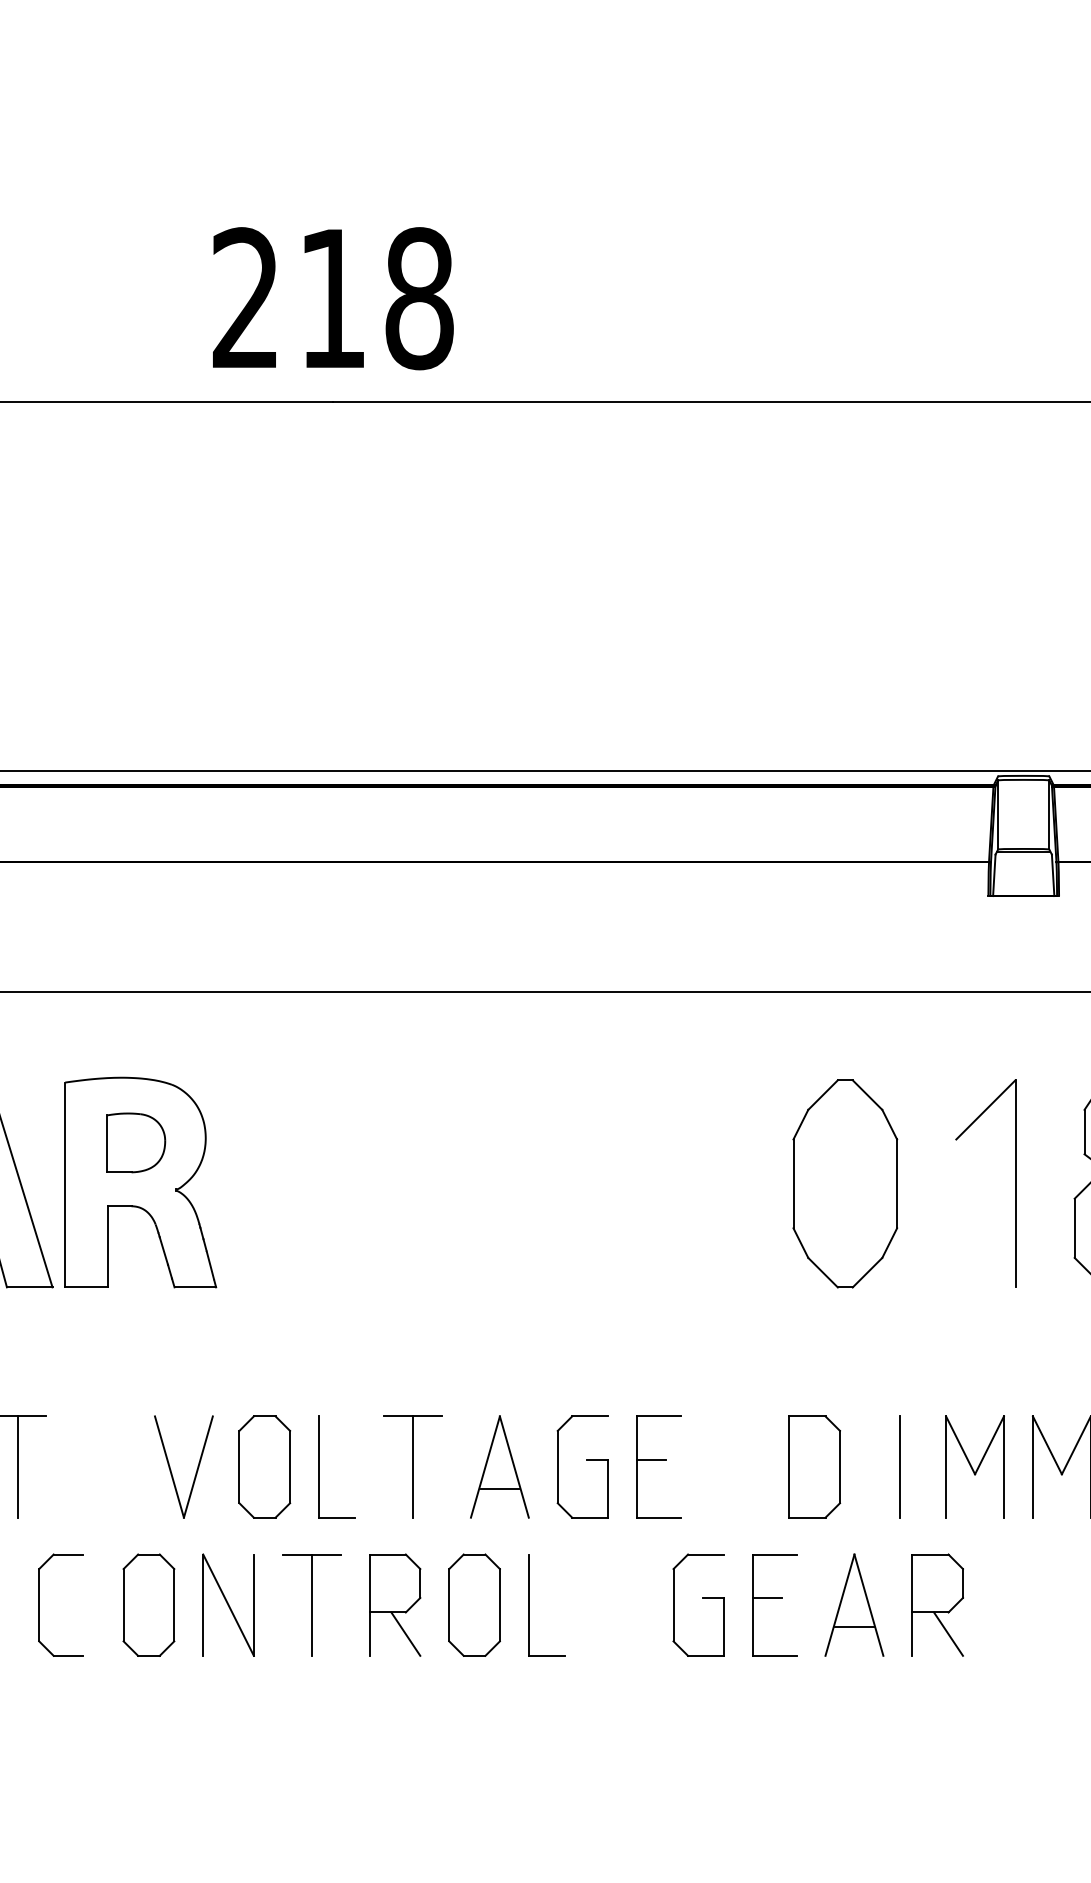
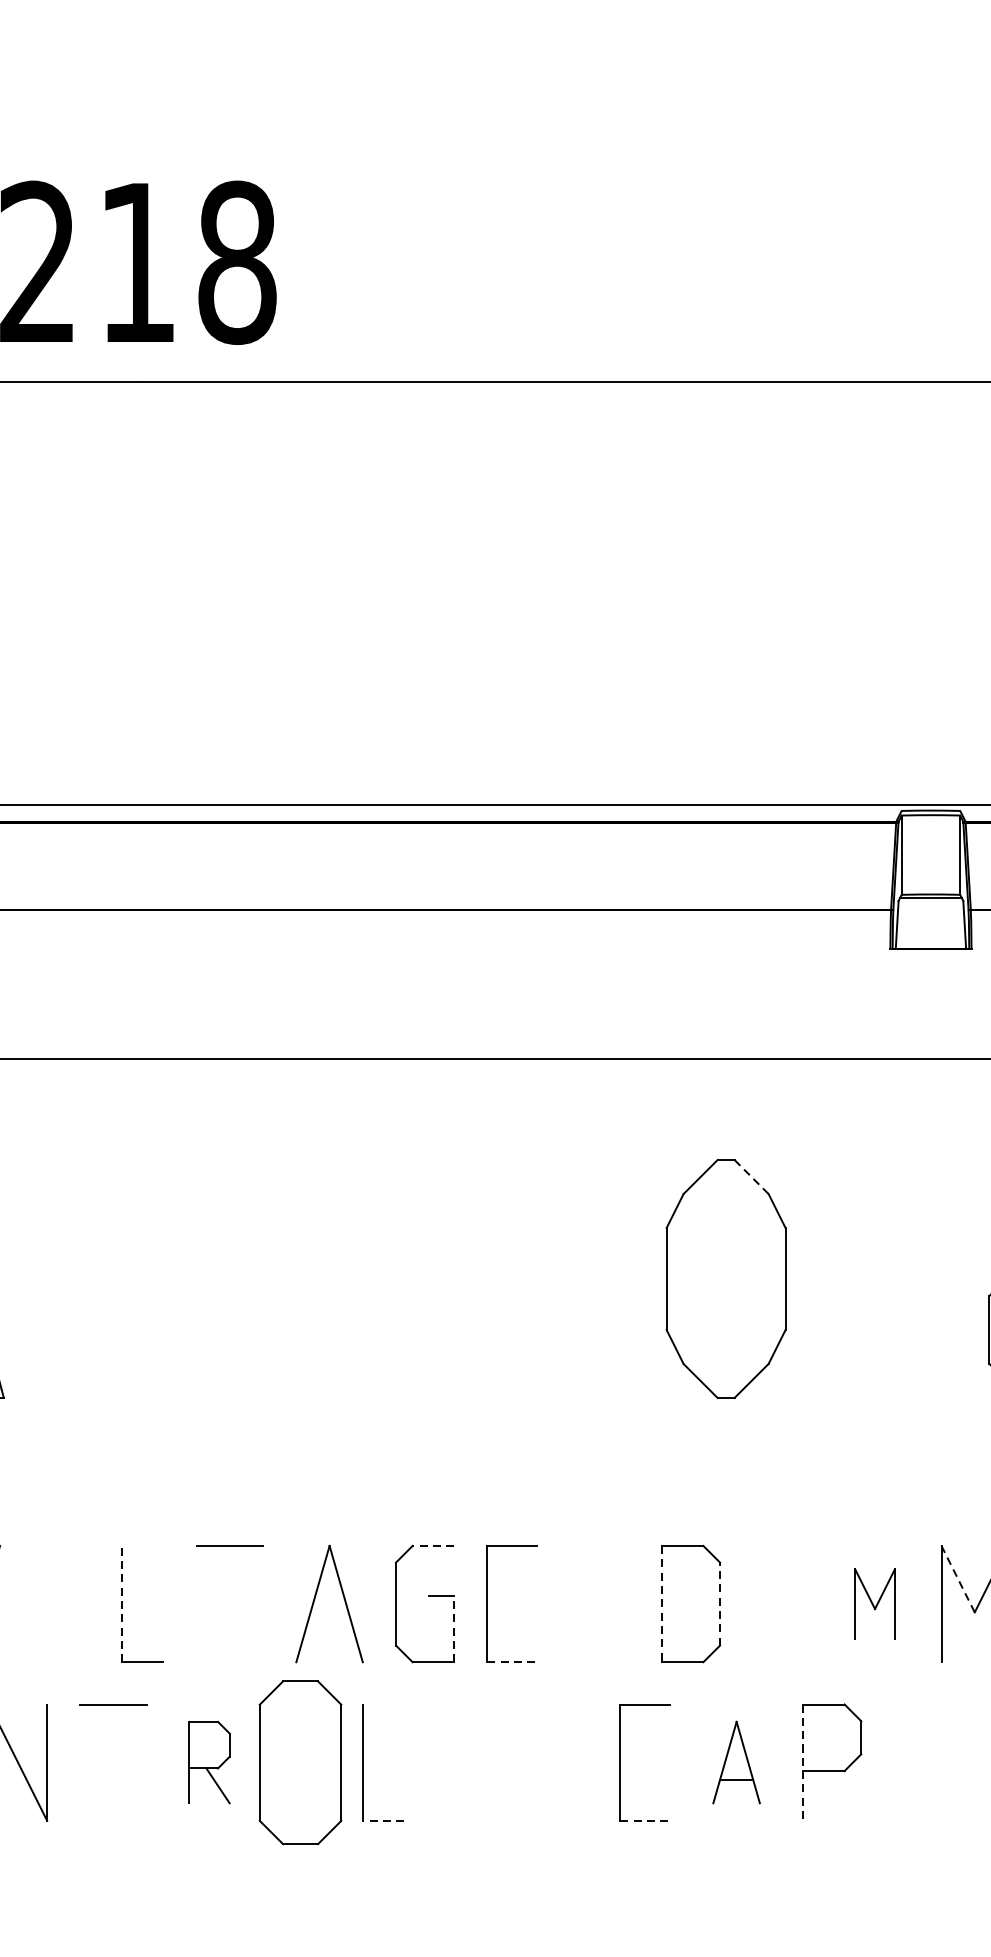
line: (867, 1095) -> (751, 1177), solid -> dashed
part: (1015, 1183) -> (921, 1278), removed
line: (589, 1416) -> (432, 1546), solid -> dashed
line: (1047, 1444) -> (958, 1578), solid -> dashed
line: (651, 1459) -> (503, 1595), removed
part: (264, 1466) -> (59, 1603), removed
line: (413, 1466) -> (230, 1603), removed
line: (840, 1466) -> (720, 1603), solid -> dashed
line: (900, 1466) -> (789, 1603), removed
part: (974, 1466) -> (874, 1603), size x0.6
line: (319, 1467) -> (122, 1604), solid -> dashed
line: (789, 1467) -> (662, 1604), solid -> dashed
line: (499, 1488) -> (329, 1628), removed
line: (608, 1488) -> (454, 1628), solid -> dashed
line: (659, 1517) -> (512, 1661), solid -> dashed
line: (767, 1597) -> (636, 1753), removed
part: (702, 1598) -> (562, 1754), removed
line: (311, 1604) -> (113, 1761), removed
part: (395, 1604) -> (209, 1761), size x0.7
part: (474, 1604) -> (300, 1761), size x1.4
part: (854, 1604) -> (736, 1761), size x0.7
line: (912, 1605) -> (803, 1763), solid -> dashed
line: (948, 1633) -> (844, 1795), removed
line: (546, 1655) -> (383, 1820), solid -> dashed
line: (774, 1655) -> (644, 1820), solid -> dashed

